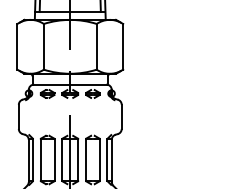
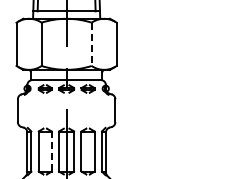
line: (96, 47) -> (91, 44), solid -> dashed
line: (54, 159) -> (51, 151), solid -> dashed

